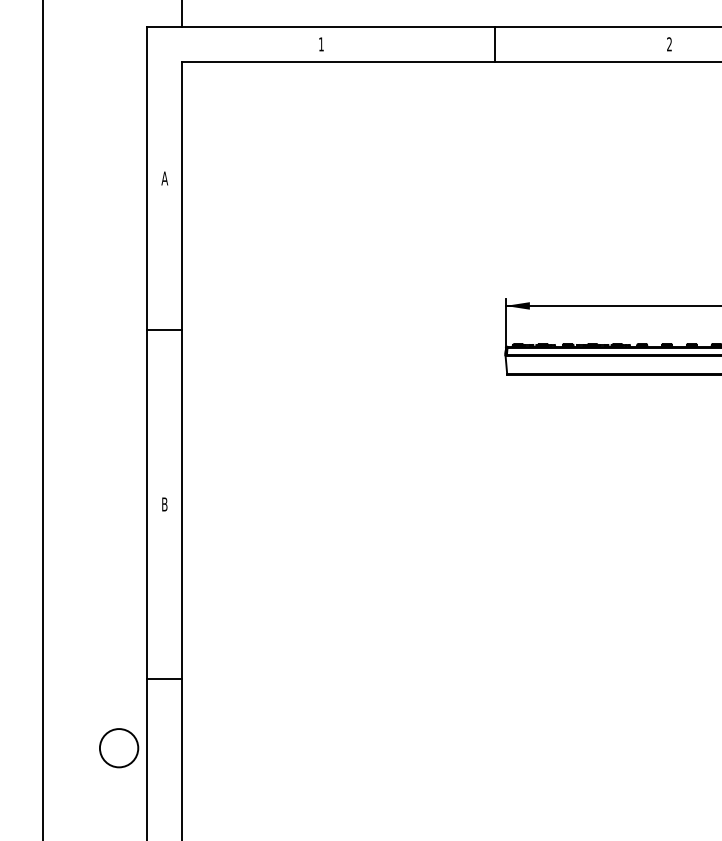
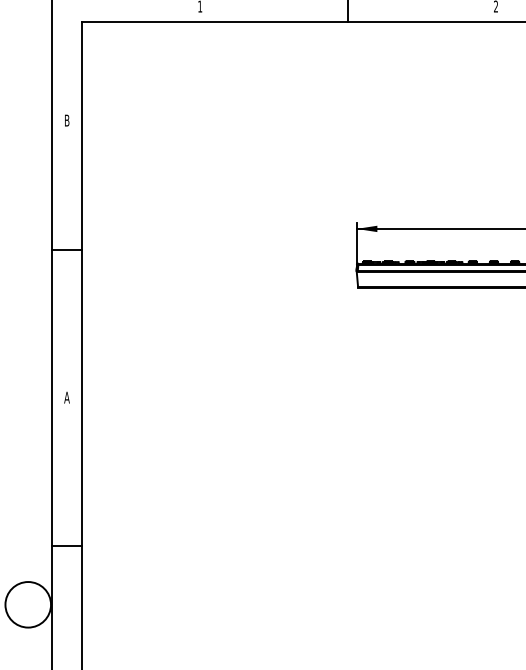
text: (164, 178) -> (66, 120), A -> B
text: (164, 504) -> (66, 397), B -> A
circle: (118, 748) -> (27, 605), size x1.4

